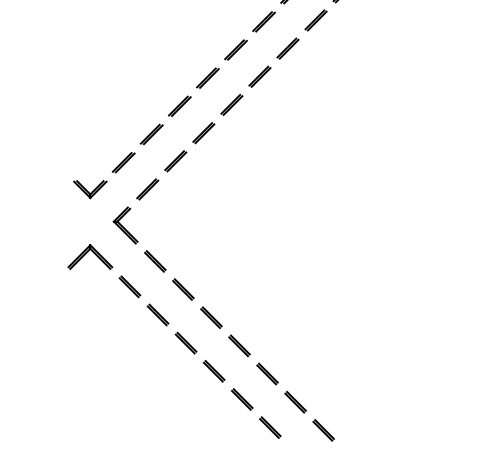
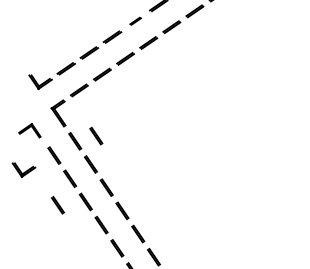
part: (207, 77) -> (135, 20), size x0.6
line: (183, 248) -> (96, 136), added
part: (90, 256) -> (30, 129), size x0.7
part: (90, 316) -> (23, 171), added
line: (147, 354) -> (57, 204), added

